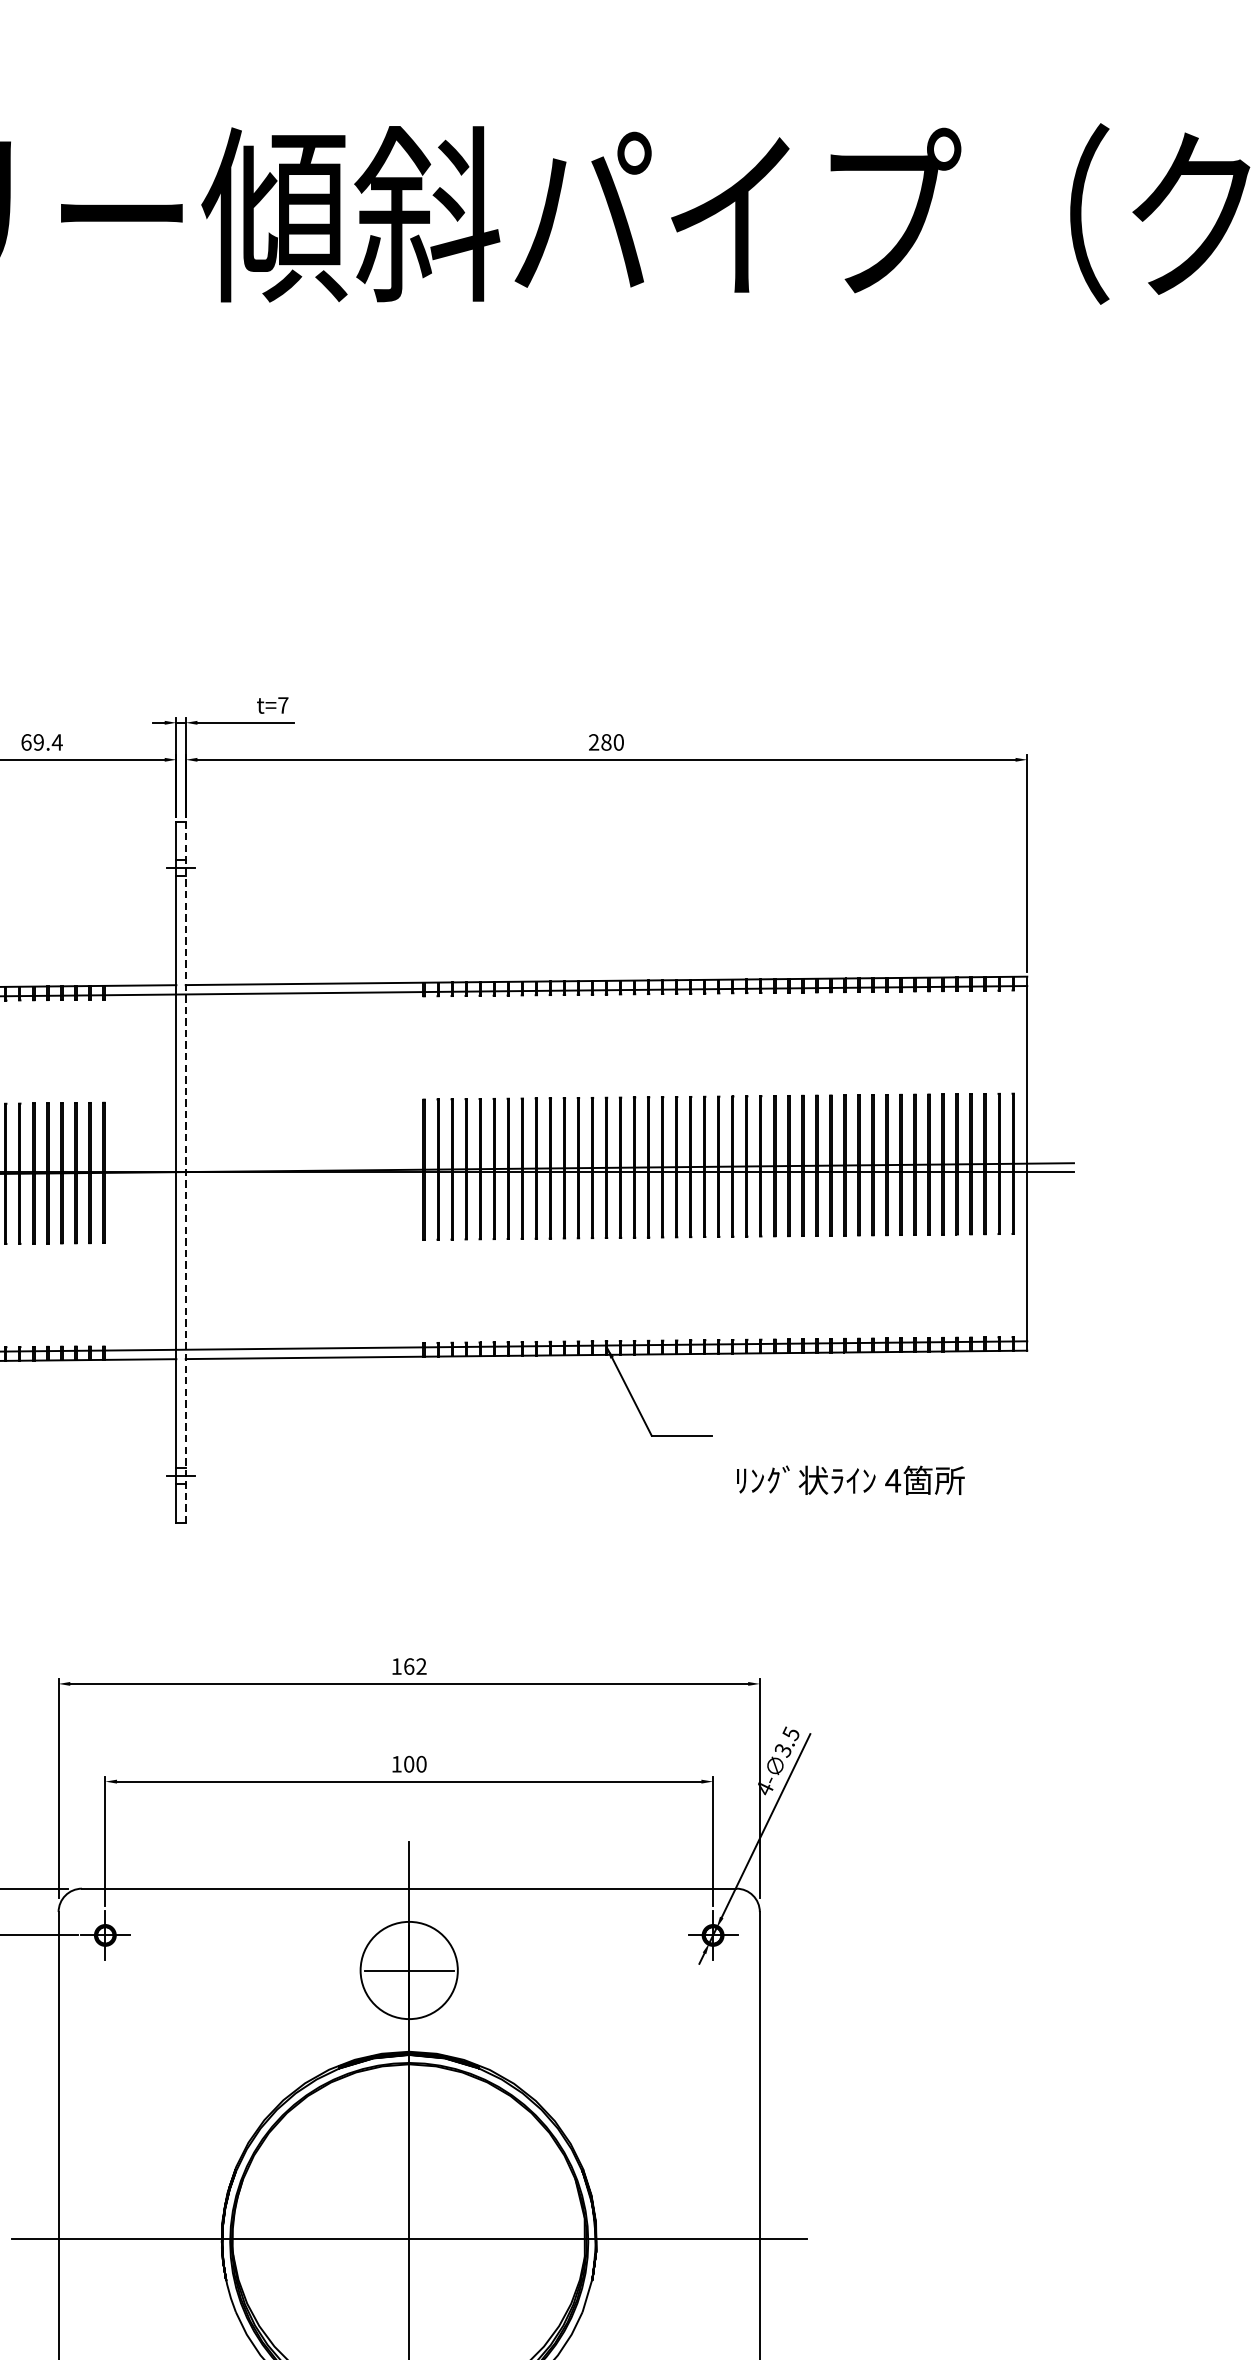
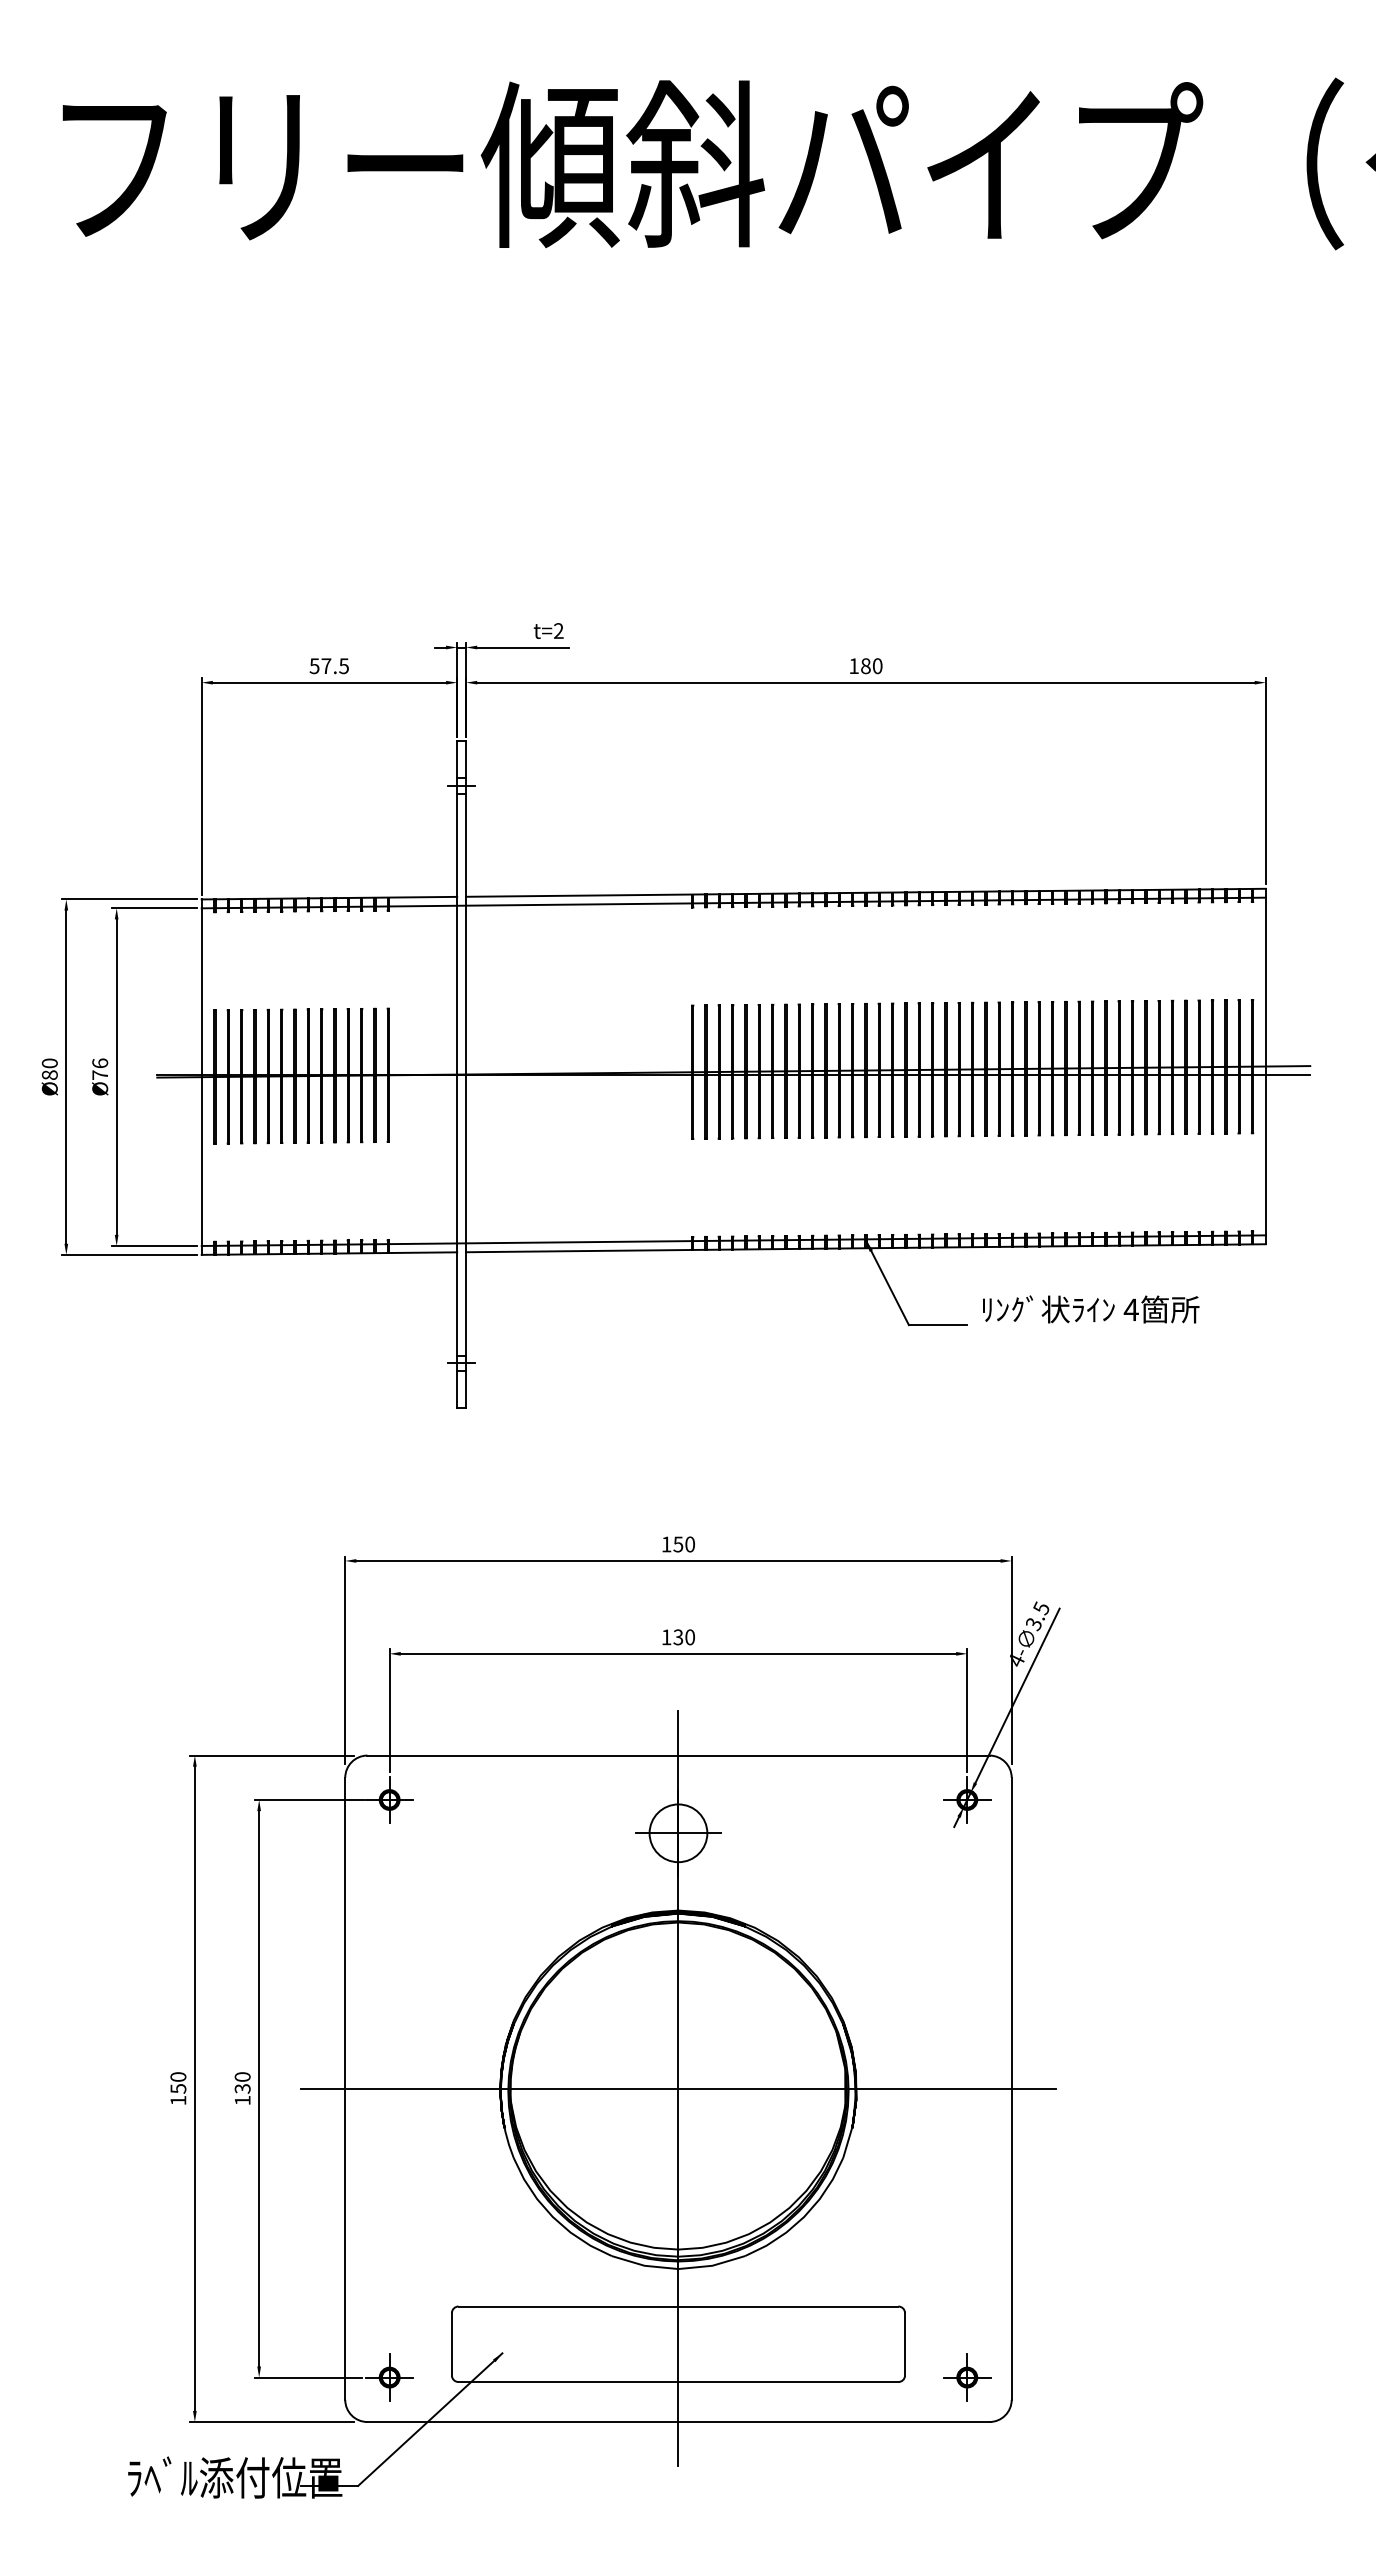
text: (282, 704) -> (558, 630), t=7 -> t=2
text: (593, 741) -> (853, 665), 280 -> 180
text: (42, 742) -> (329, 666), 69.4 -> 57.5
line: (186, 1173) -> (466, 1075), dashed -> solid
text: (851, 1480) -> (1091, 1309), moved
text: (414, 1666) -> (683, 1544), 162 -> 150
text: (409, 1764) -> (678, 1637), 100 -> 130
circle: (409, 1970) -> (678, 1833), size x0.62

